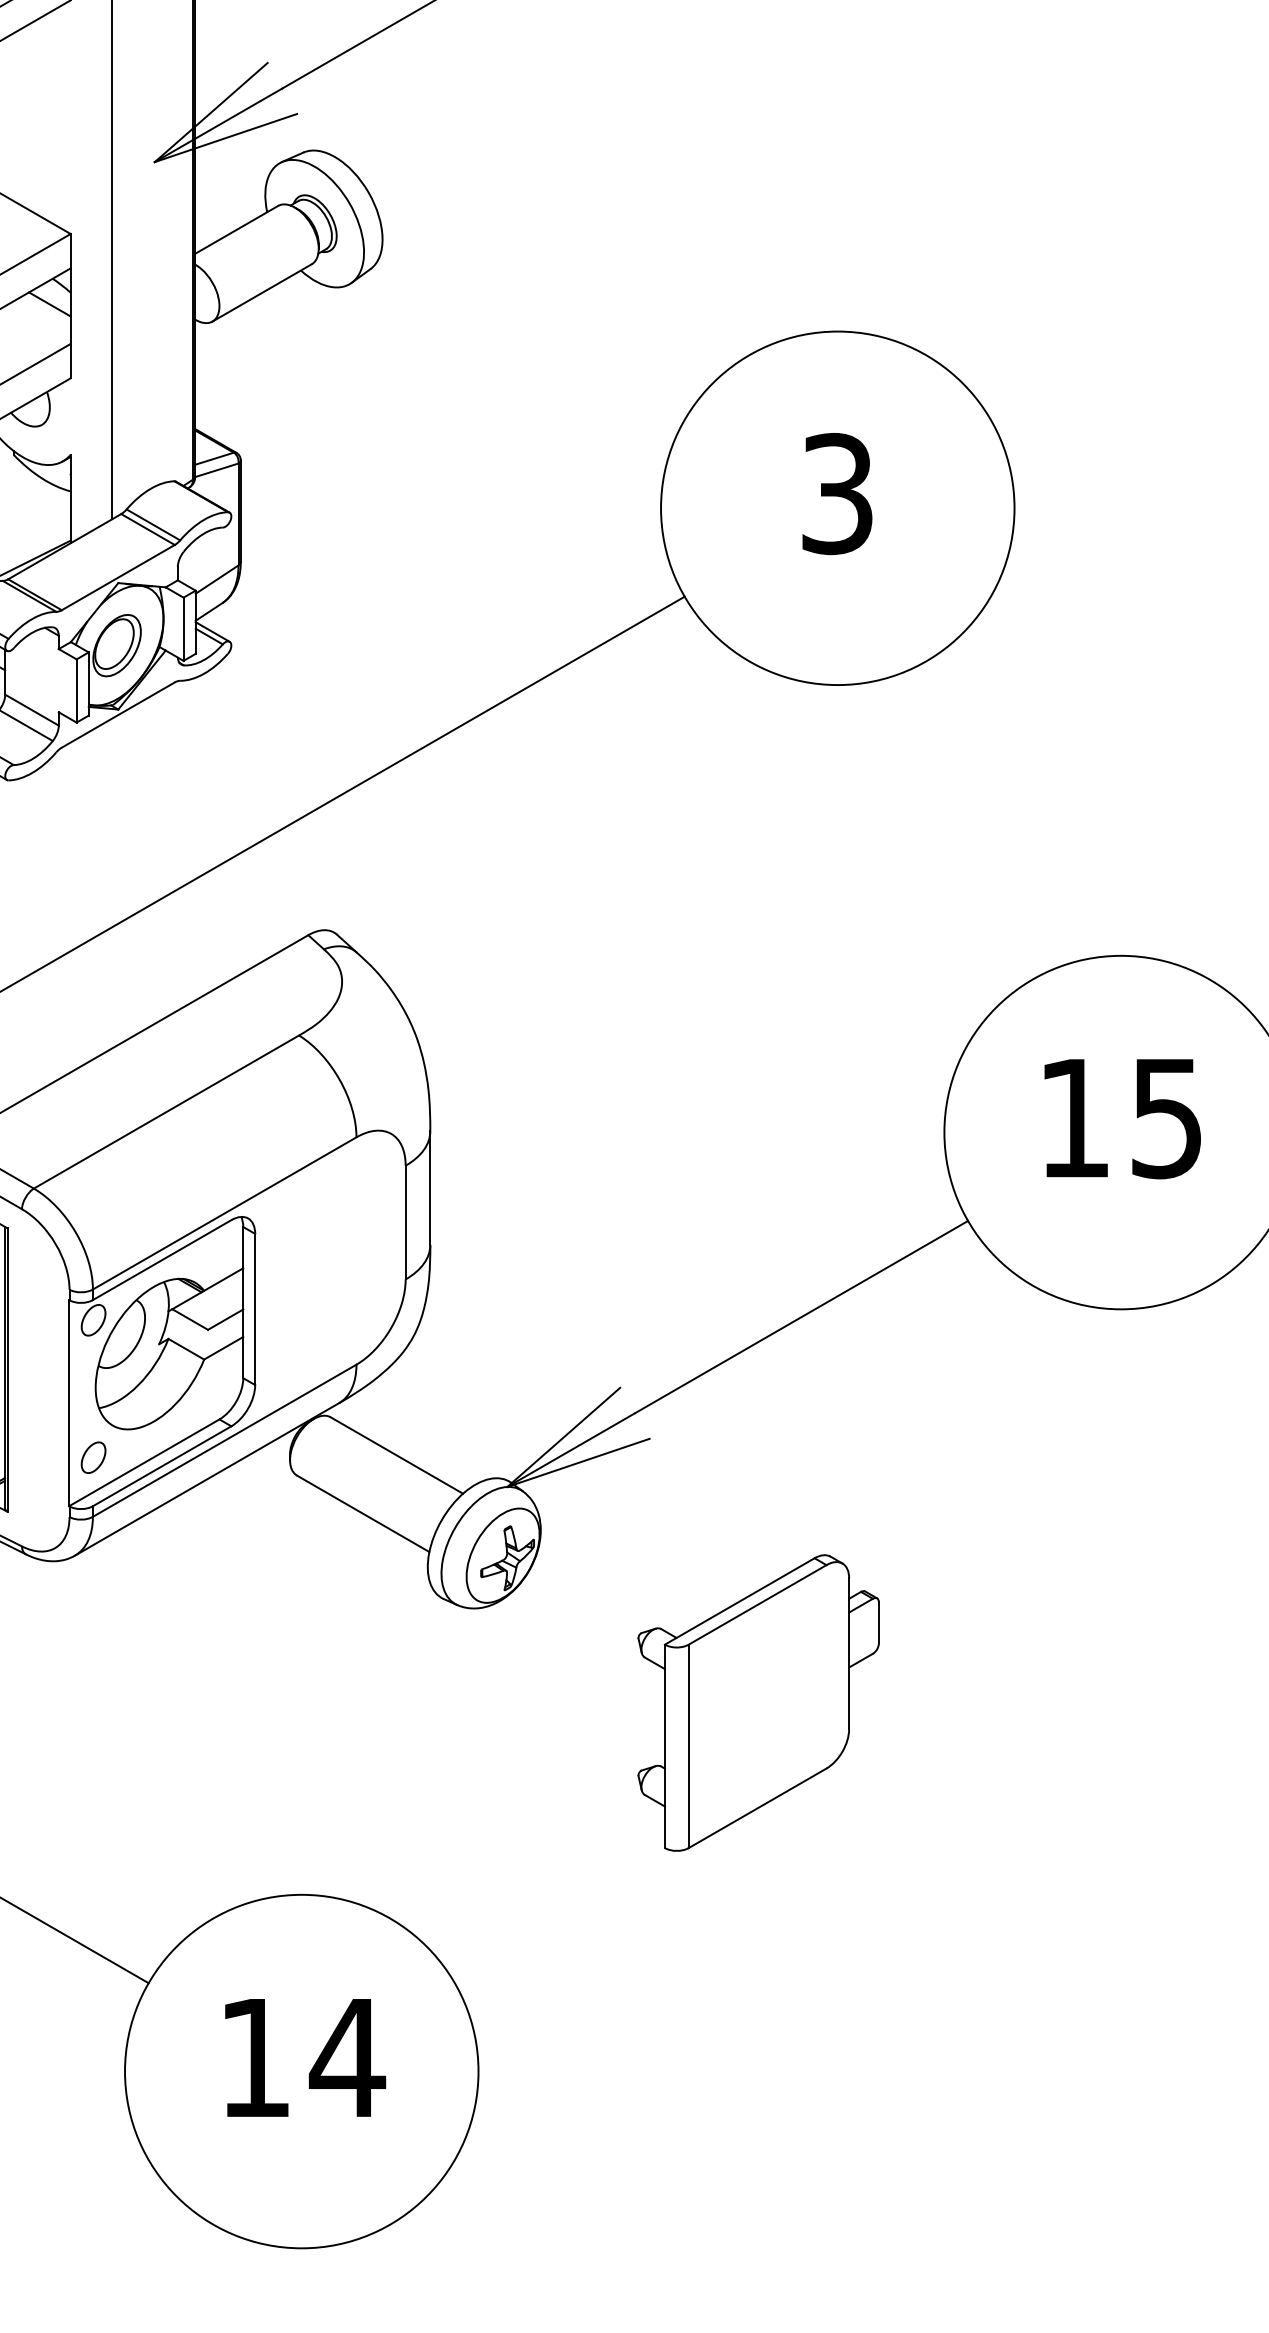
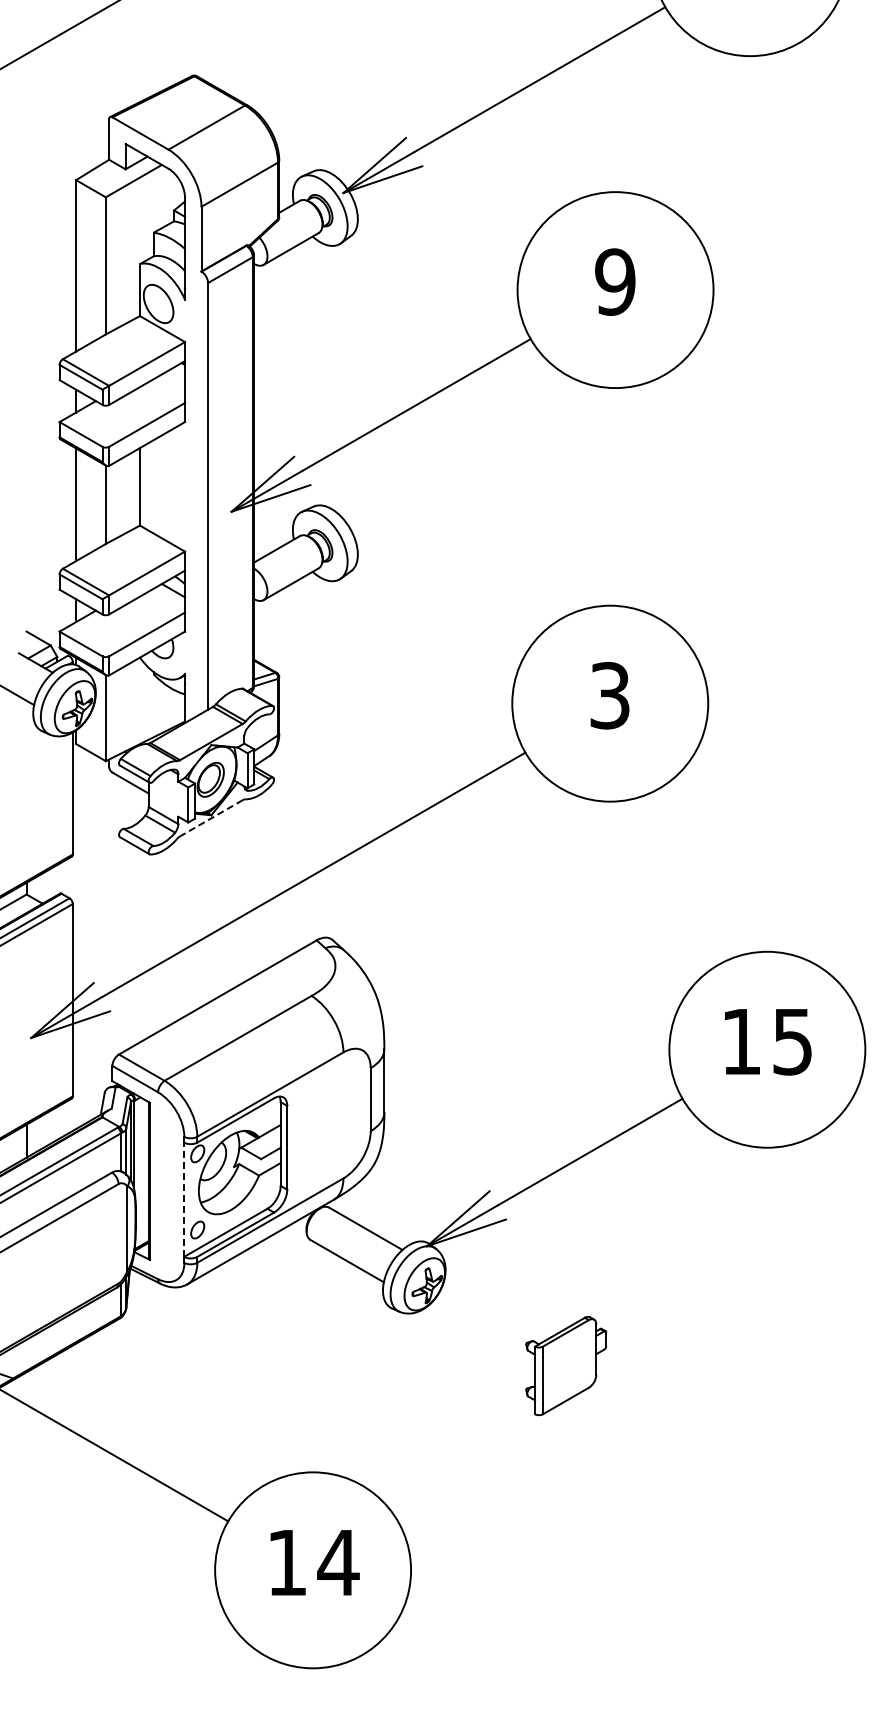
line: (116, 715) -> (210, 818), solid -> dashed
line: (69, 1402) -> (184, 1199), solid -> dashed
part: (757, 1702) -> (565, 1365), size x0.6

